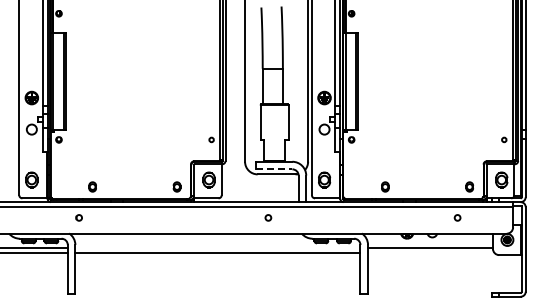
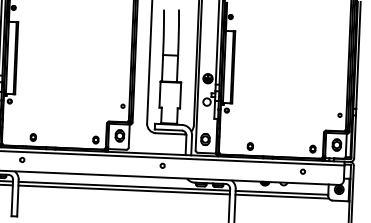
line: (274, 169) -> (168, 130), dashed -> solid
line: (217, 247) -> (124, 186), added
line: (431, 252) -> (282, 196), added

